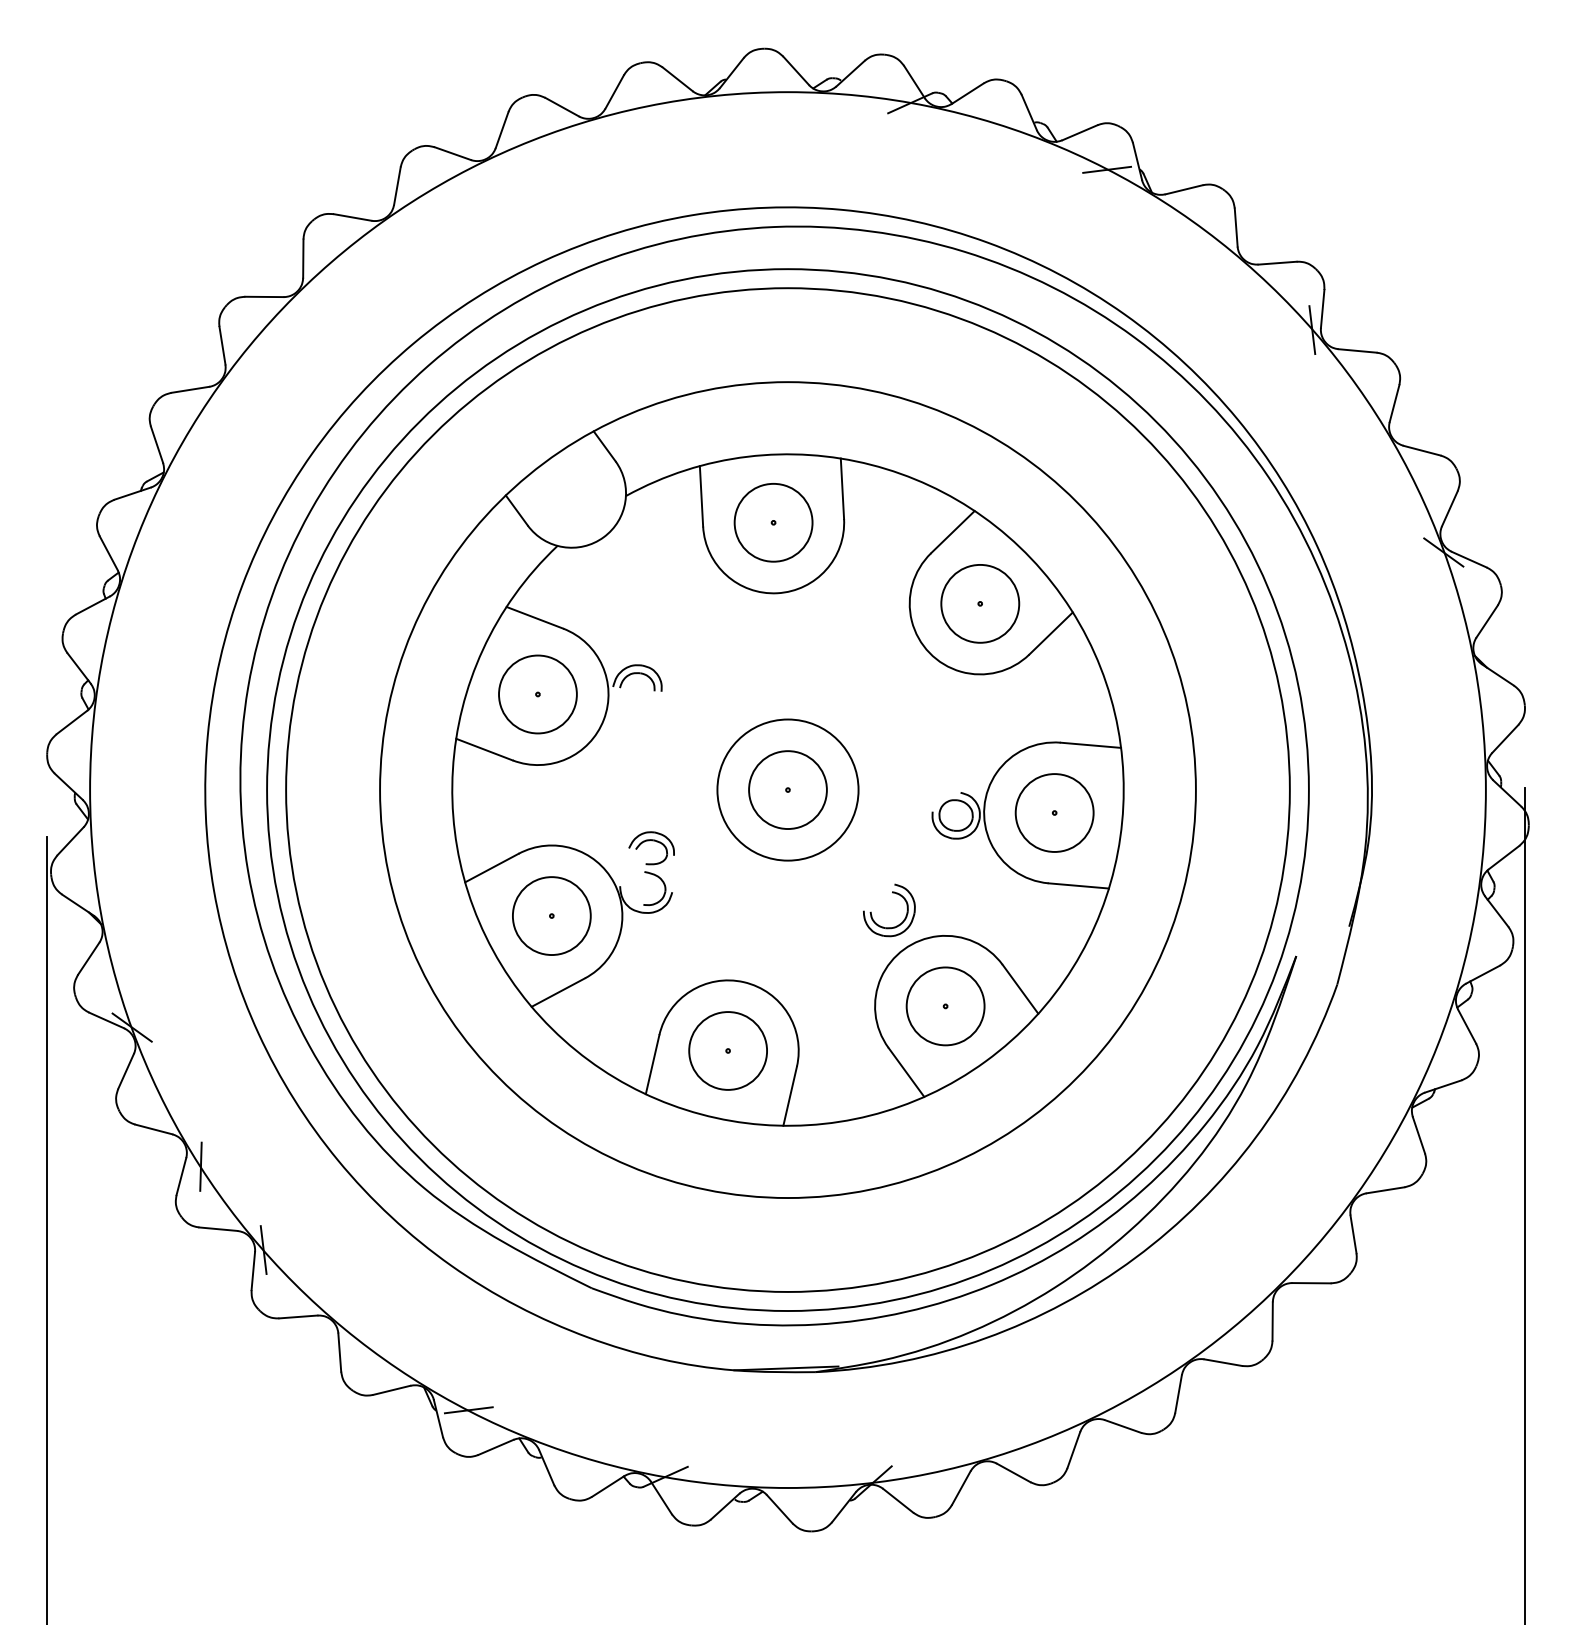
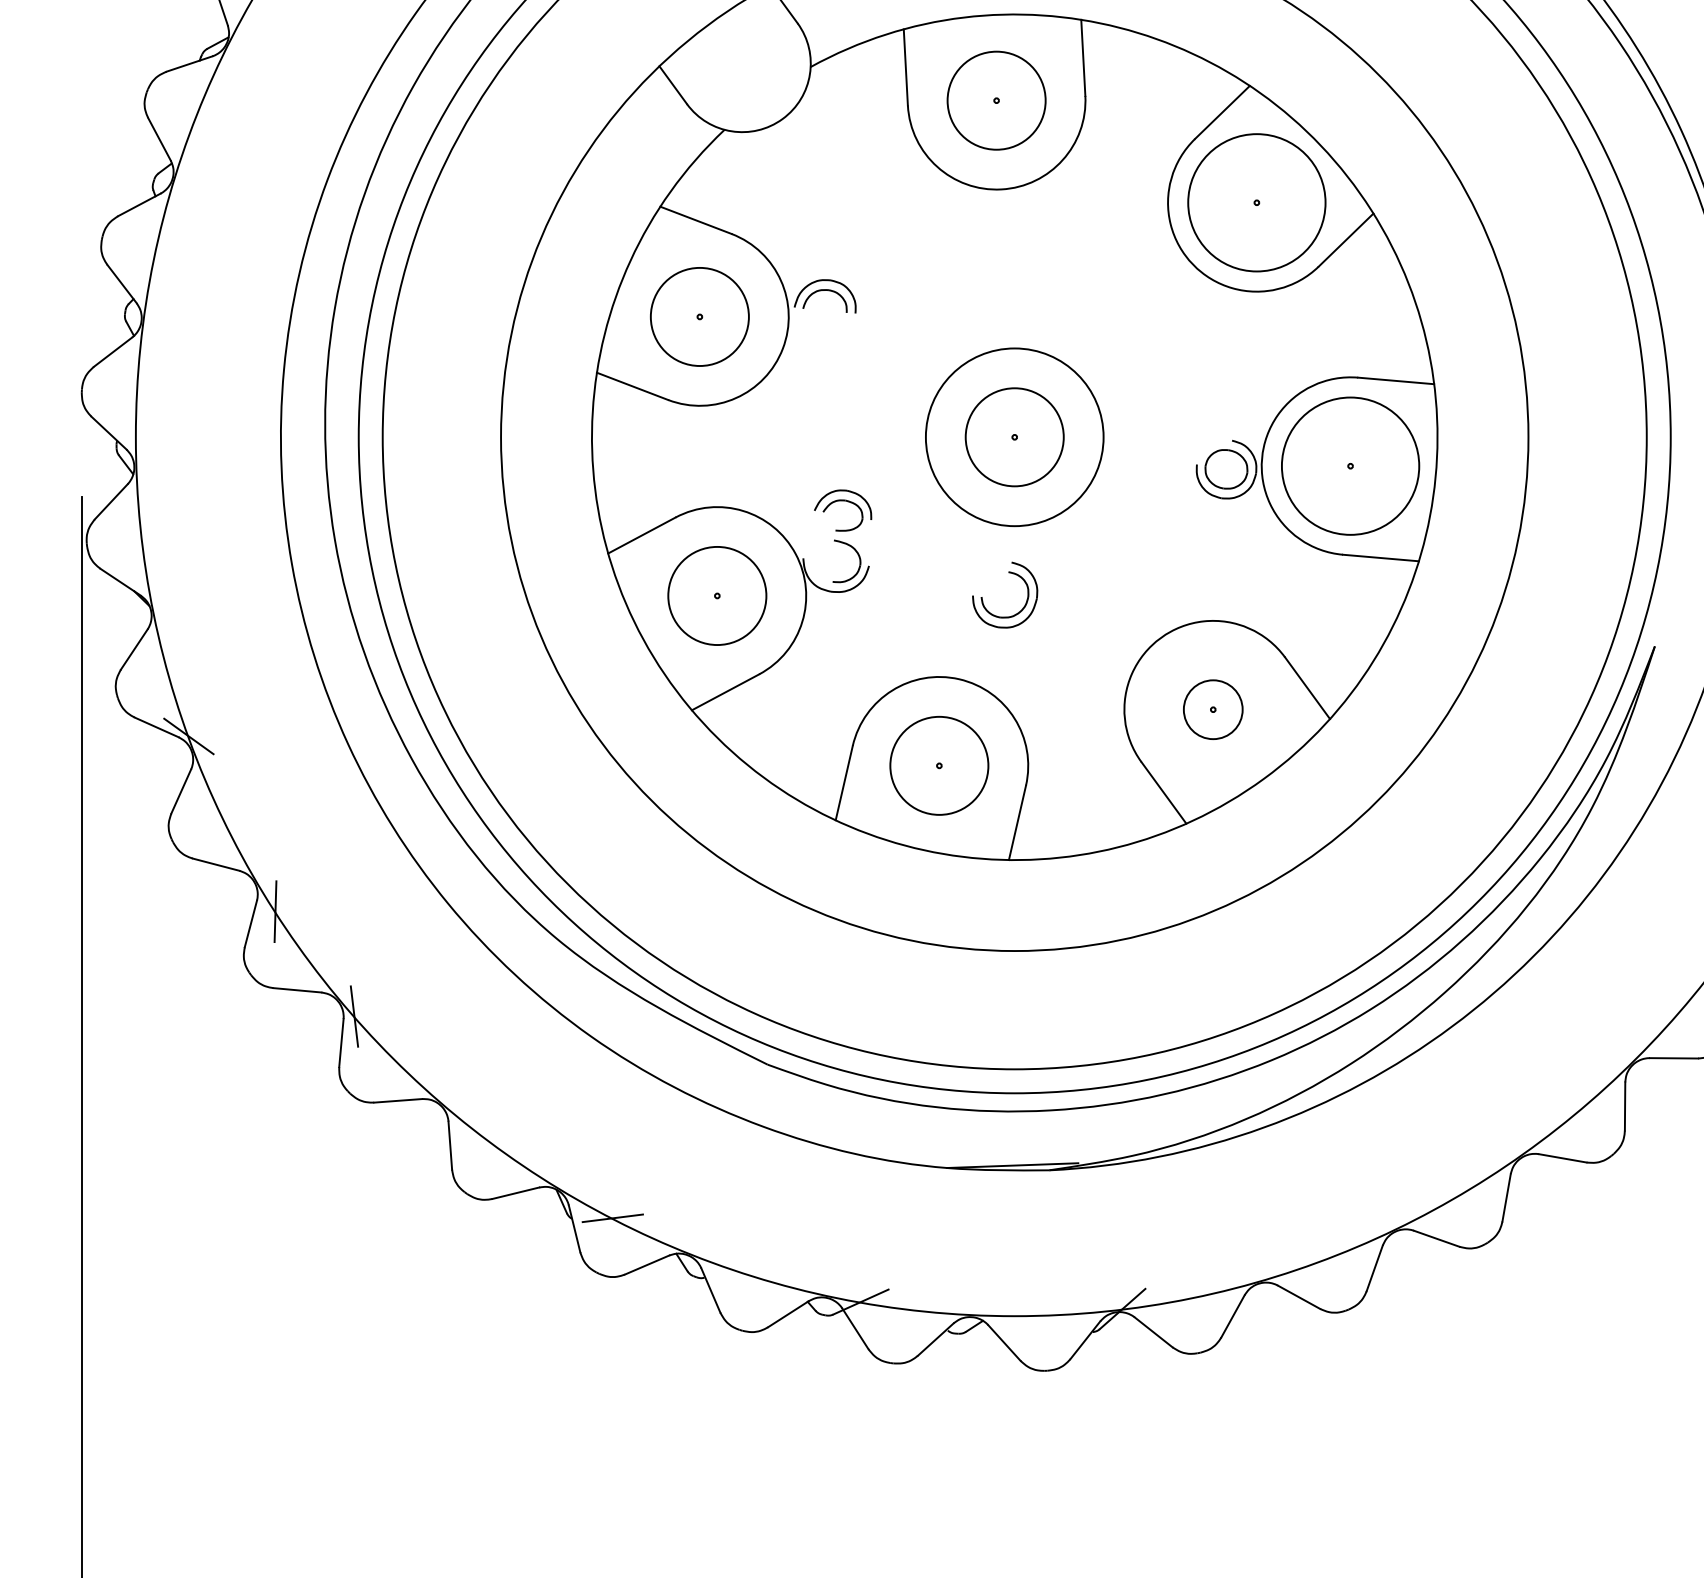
circle: (980, 603) -> (1257, 202), size x1.4
circle: (1054, 812) -> (1350, 465), size x1.4
part: (899, 923) -> (1017, 611), moved
circle: (945, 1006) -> (1213, 709), size x0.6

